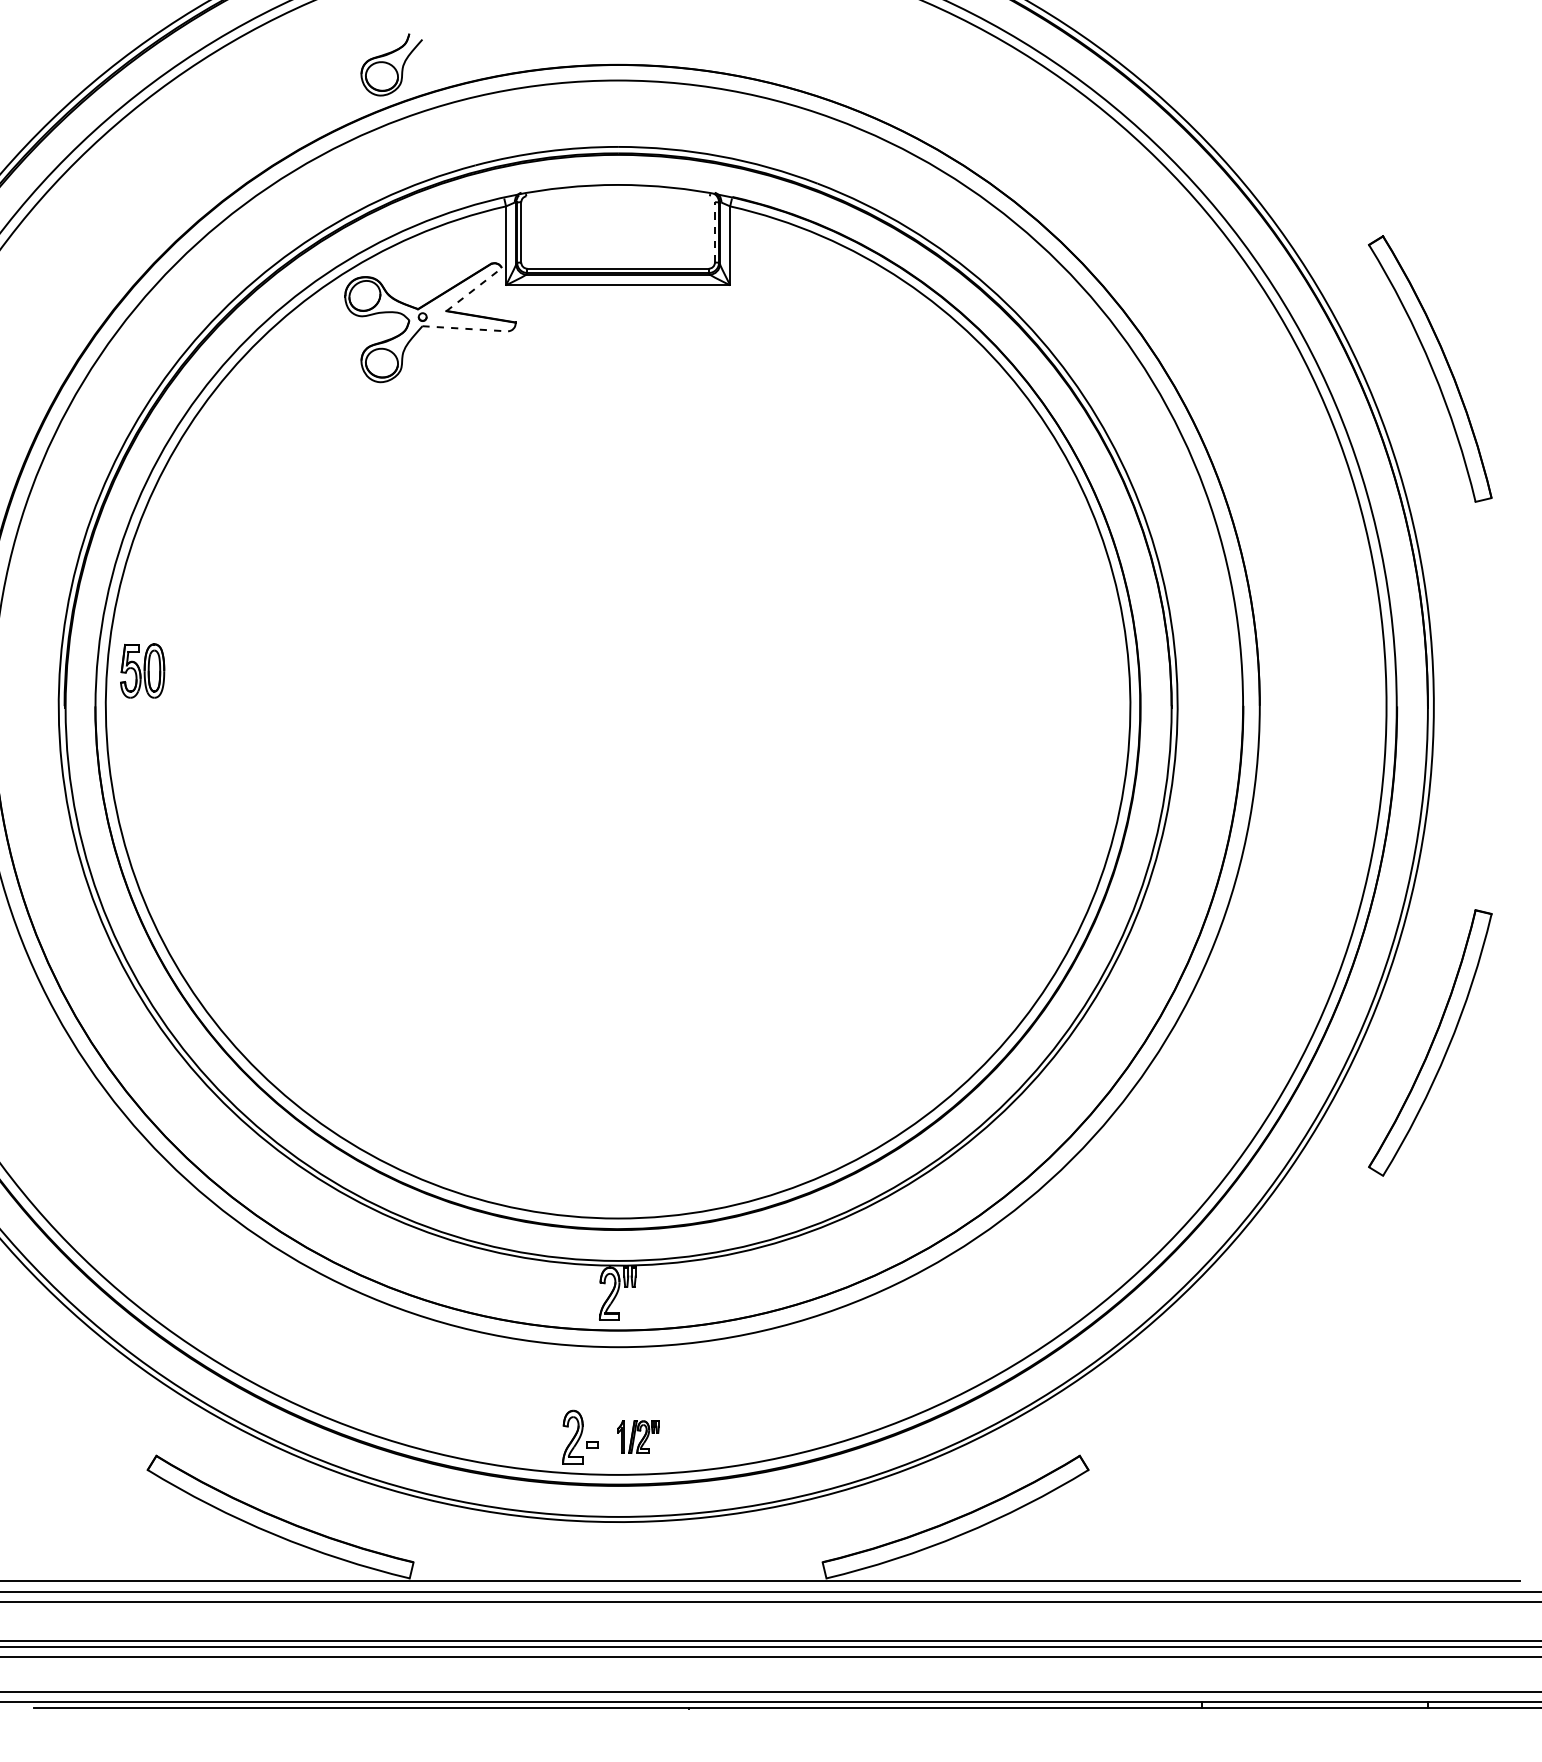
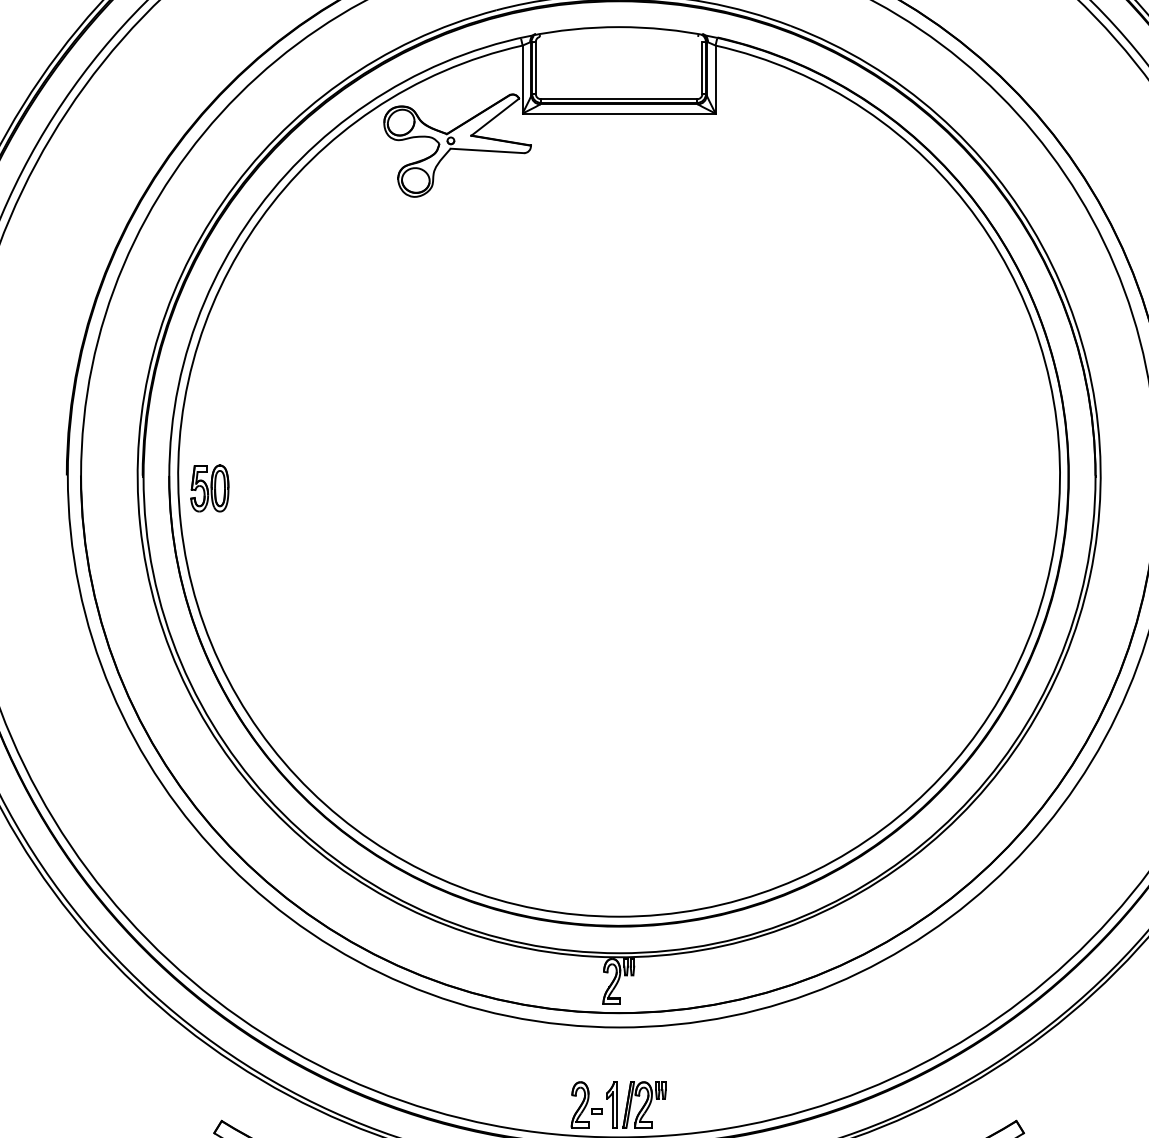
line: (714, 231) -> (702, 67), dashed -> solid
line: (474, 289) -> (495, 117), dashed -> solid
line: (465, 328) -> (487, 150), dashed -> solid
part: (142, 670) -> (209, 488), moved
part: (638, 1436) -> (636, 1104), size x1.67

